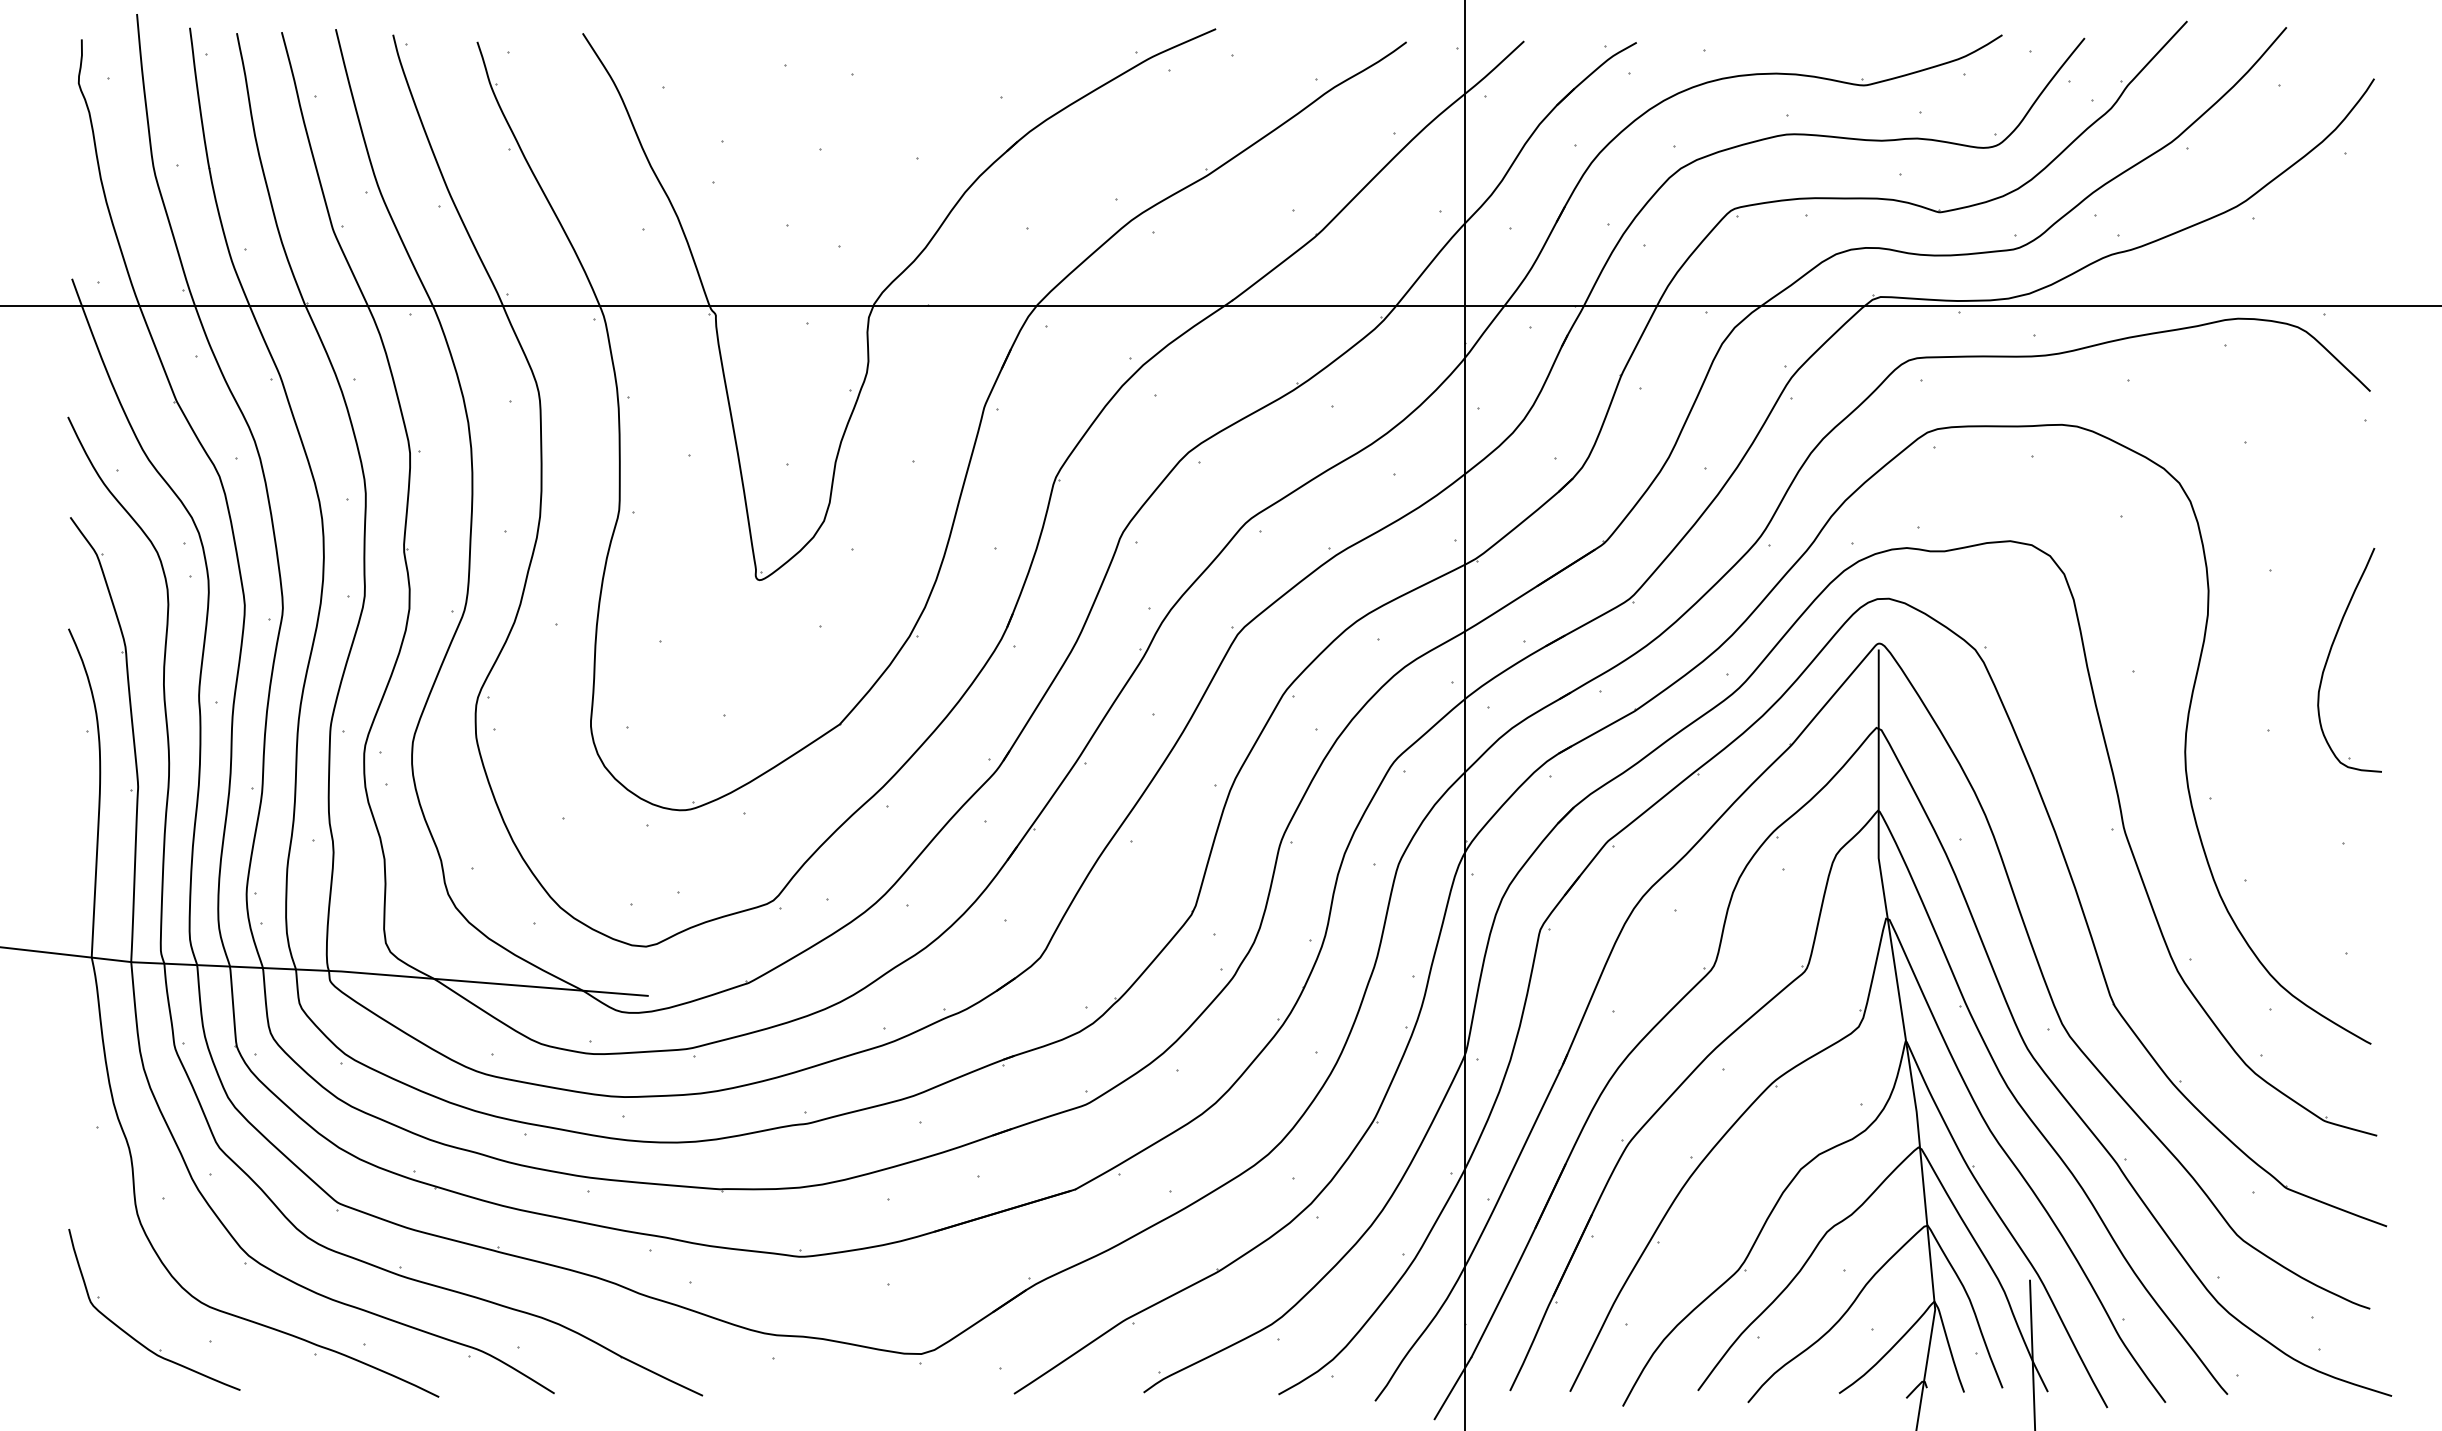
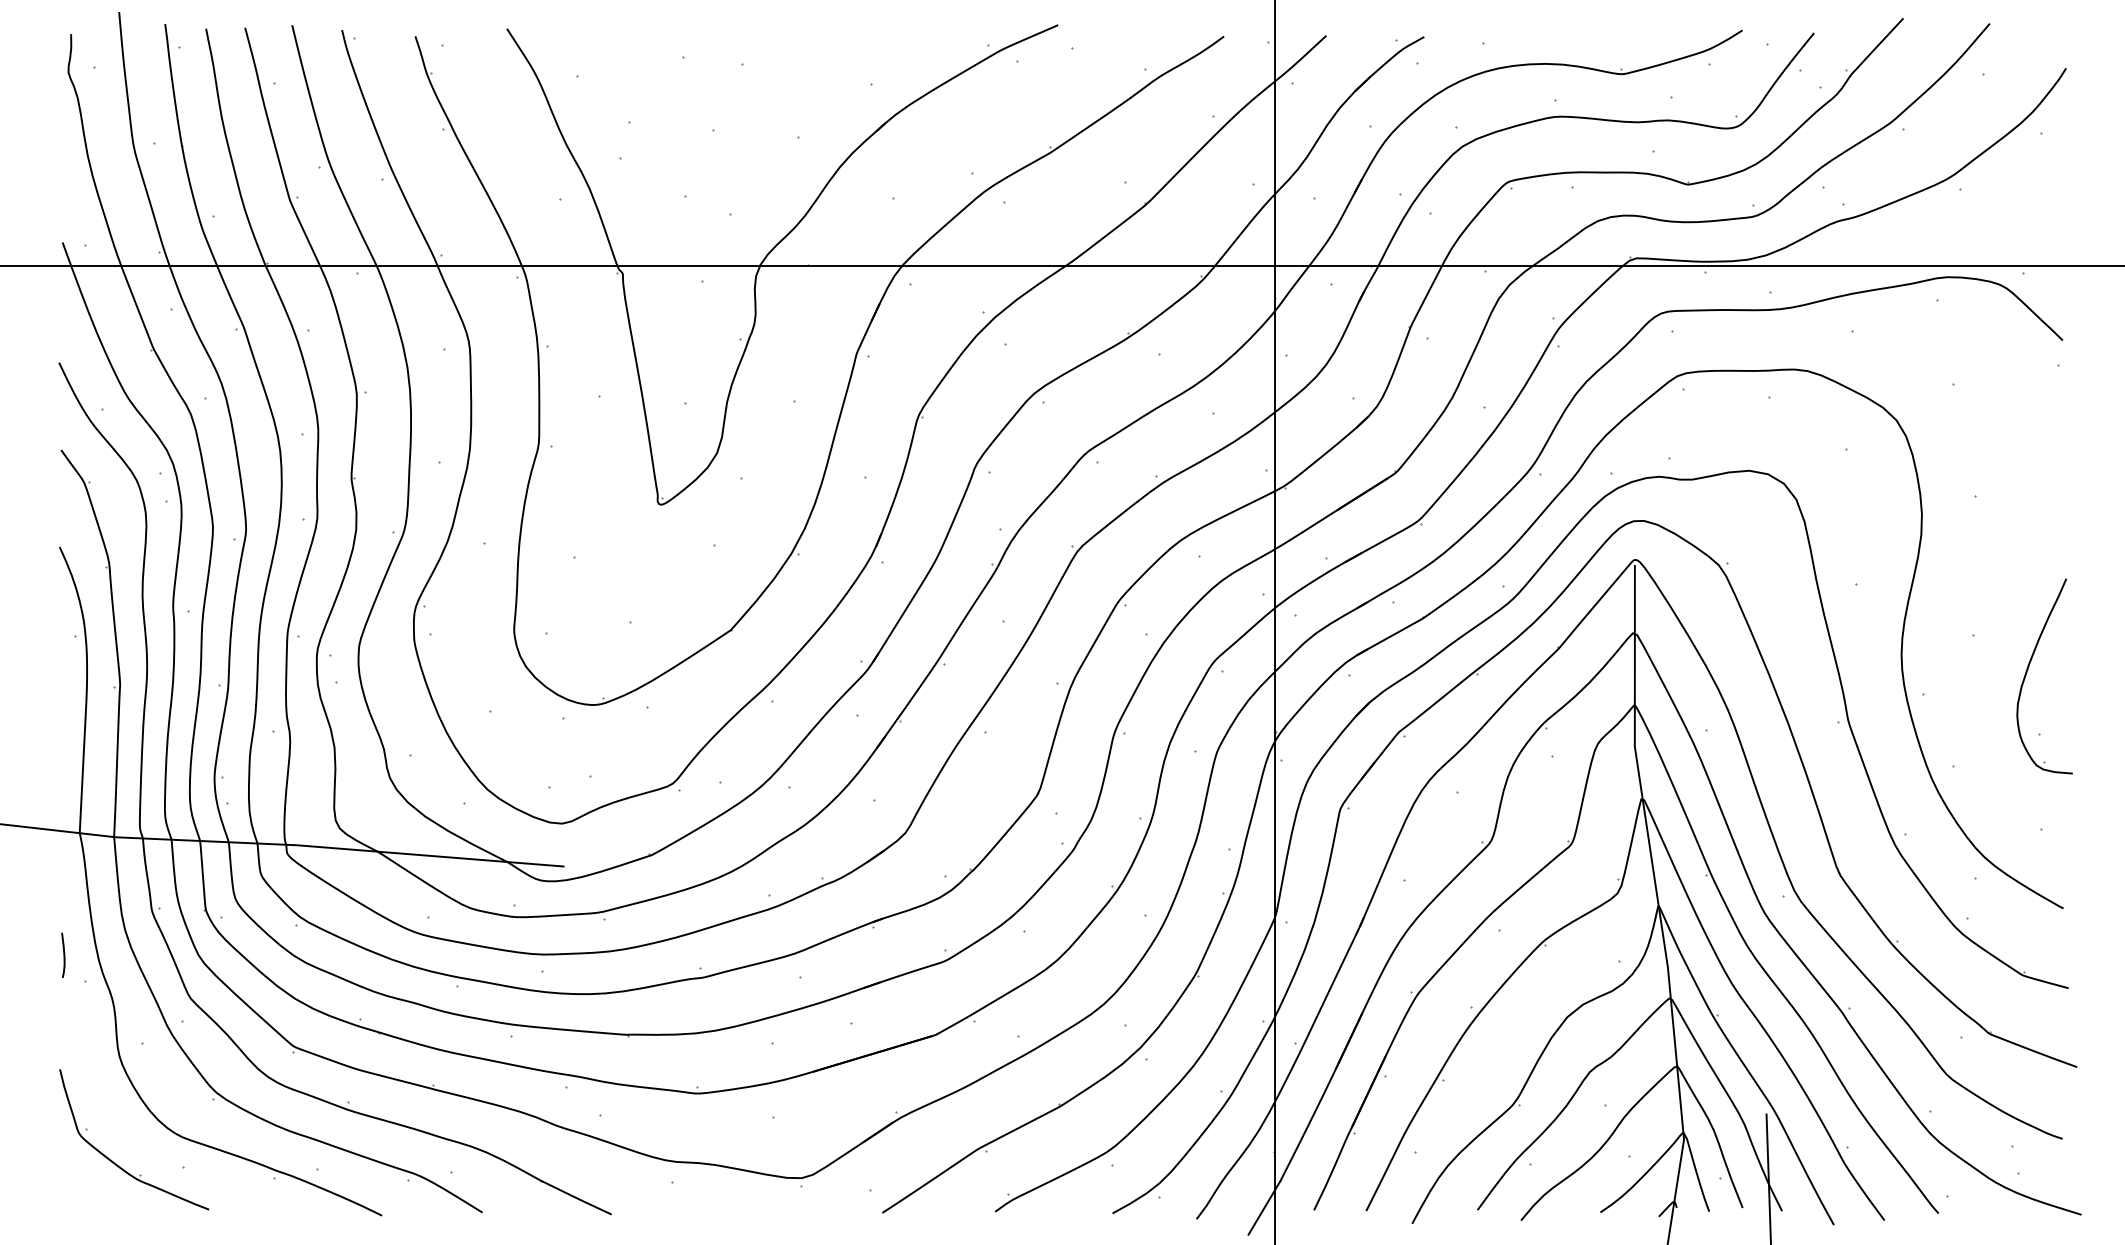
part: (2331, 652) -> (2028, 669), moved
curve: (73, 1097) -> (63, 954), added

